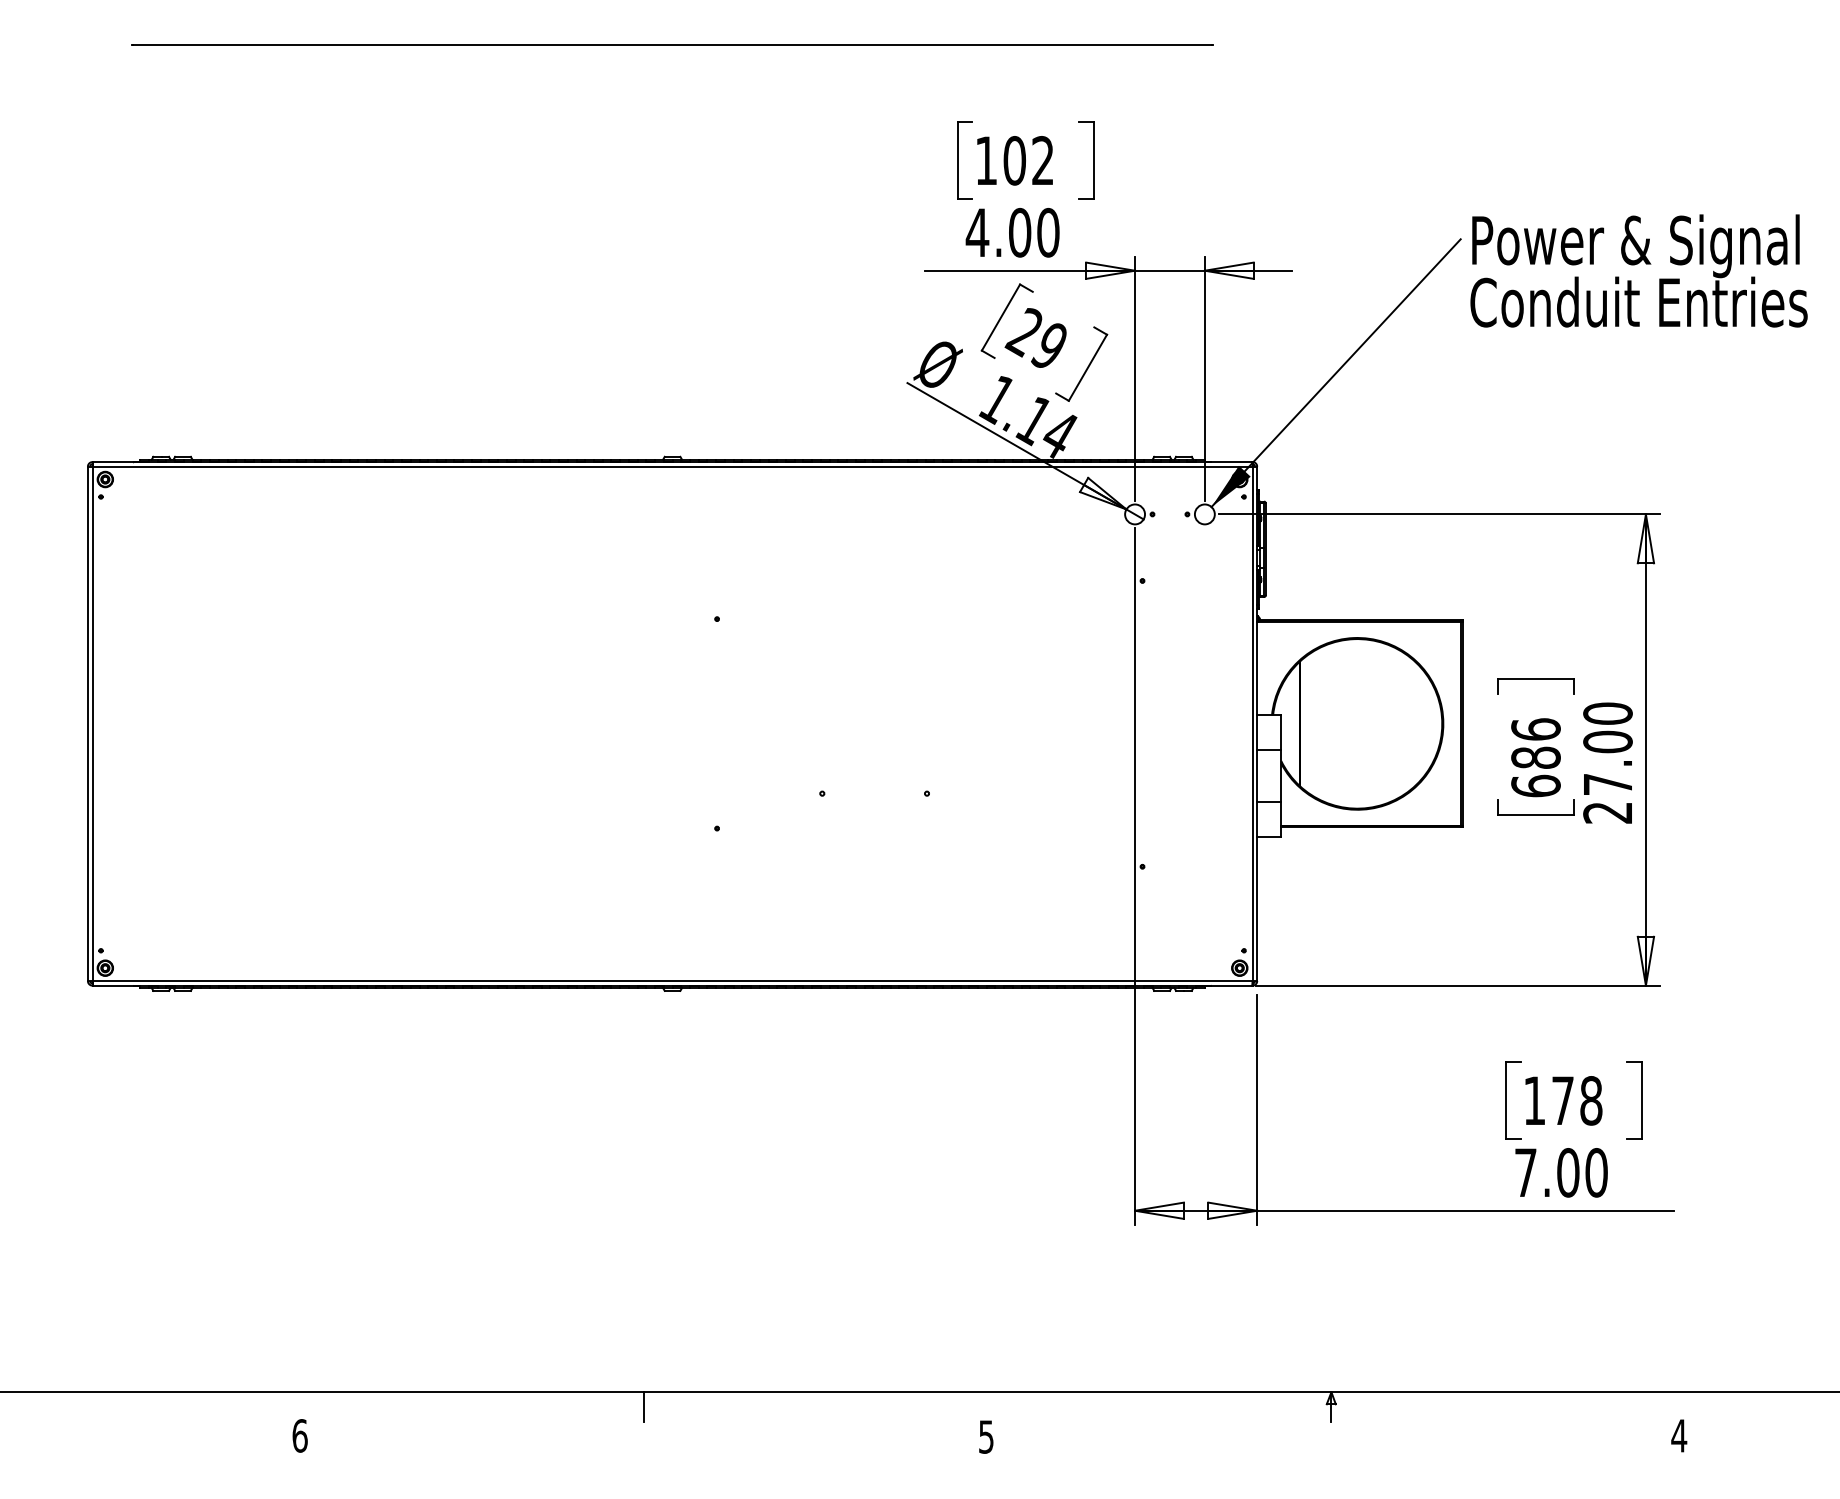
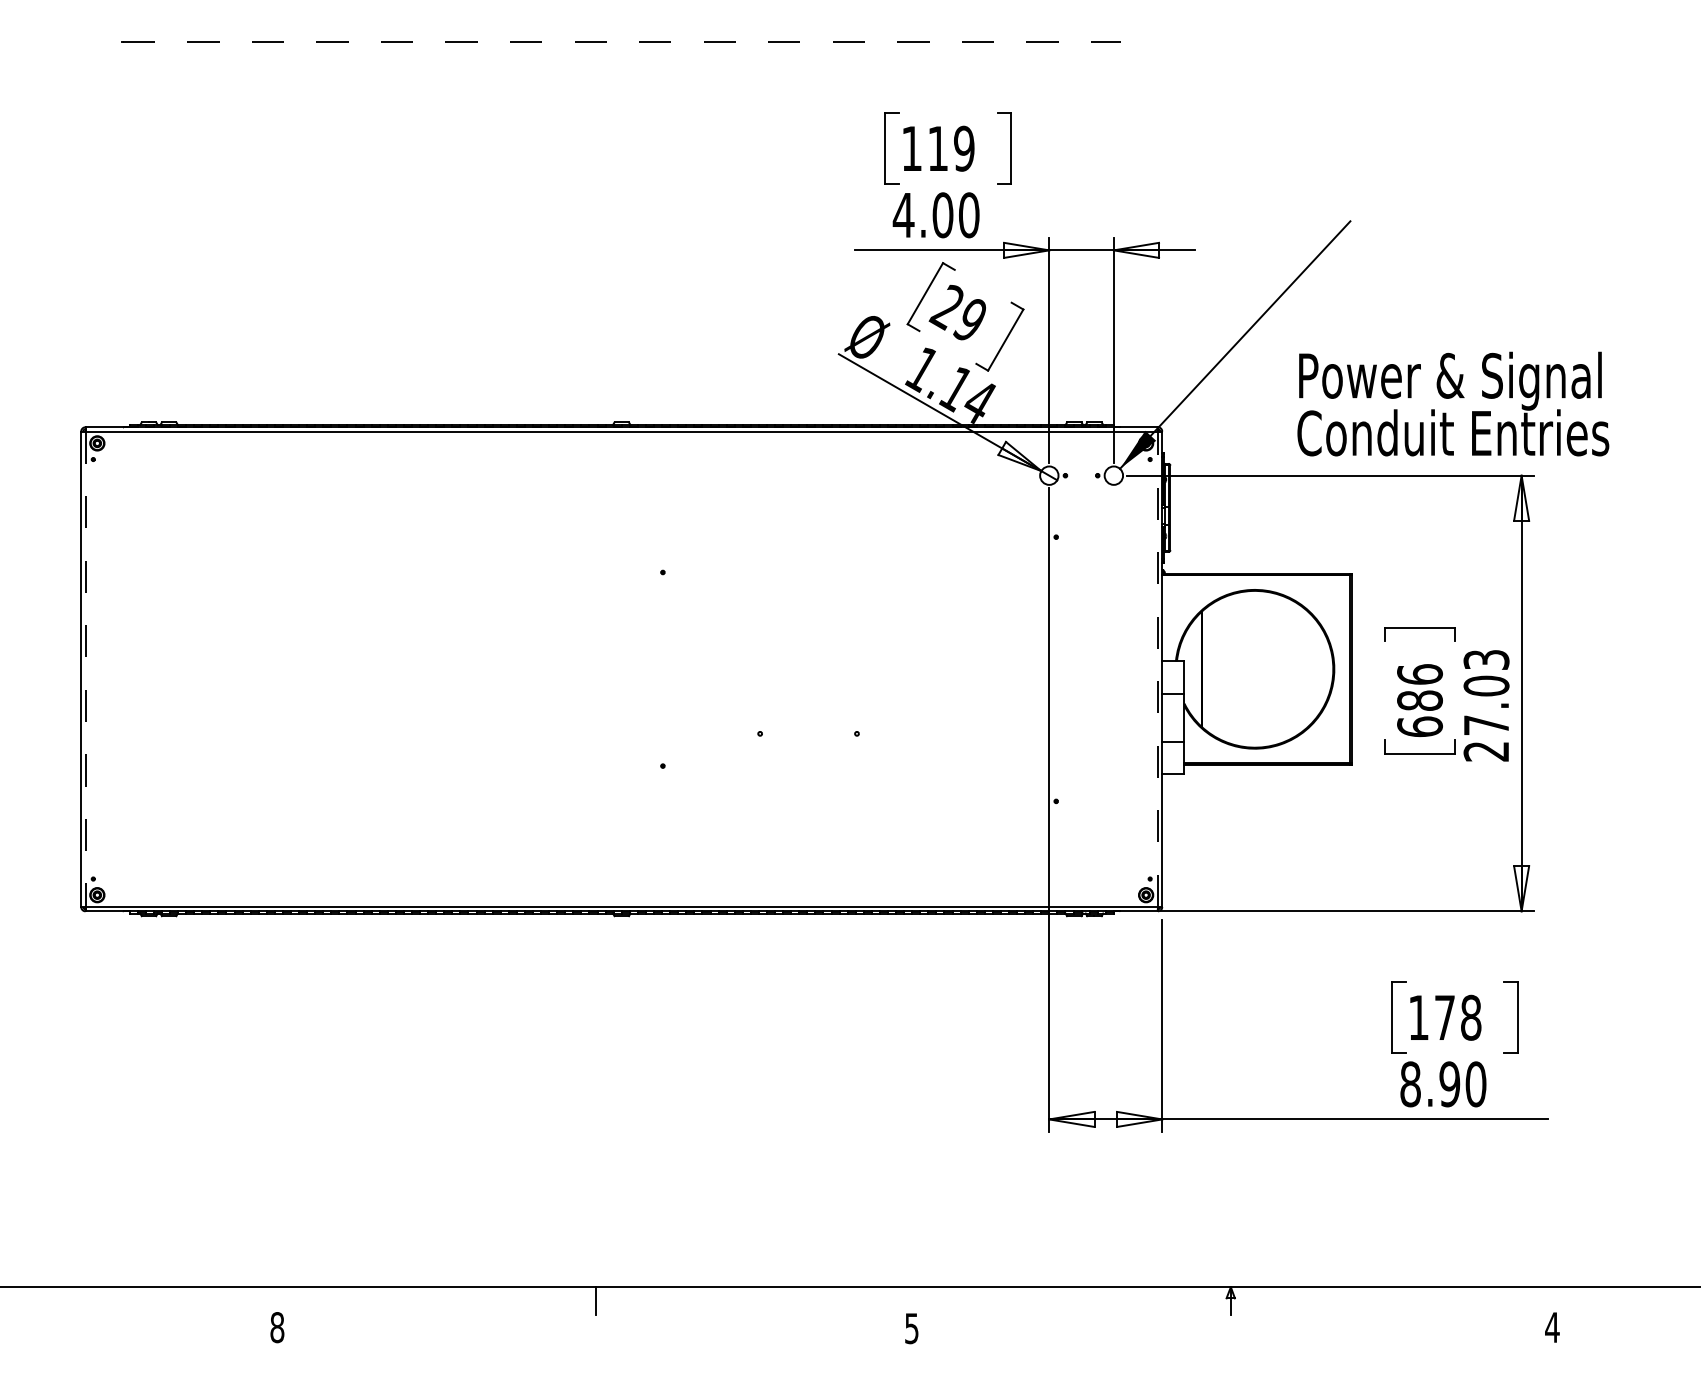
line: (672, 45) -> (621, 42), solid -> dashed
text: (1028, 160) -> (950, 148), 102 -> 119
text: (1638, 270) -> (1452, 403), moved
text: (1607, 713) -> (1486, 659), 27.00 -> 27.03
line: (1252, 723) -> (1157, 668), solid -> dashed
line: (92, 724) -> (85, 669), solid -> dashed
text: (1546, 1172) -> (1429, 1084), 7.00 -> 8.90
text: (299, 1435) -> (276, 1327), 6 -> 8

